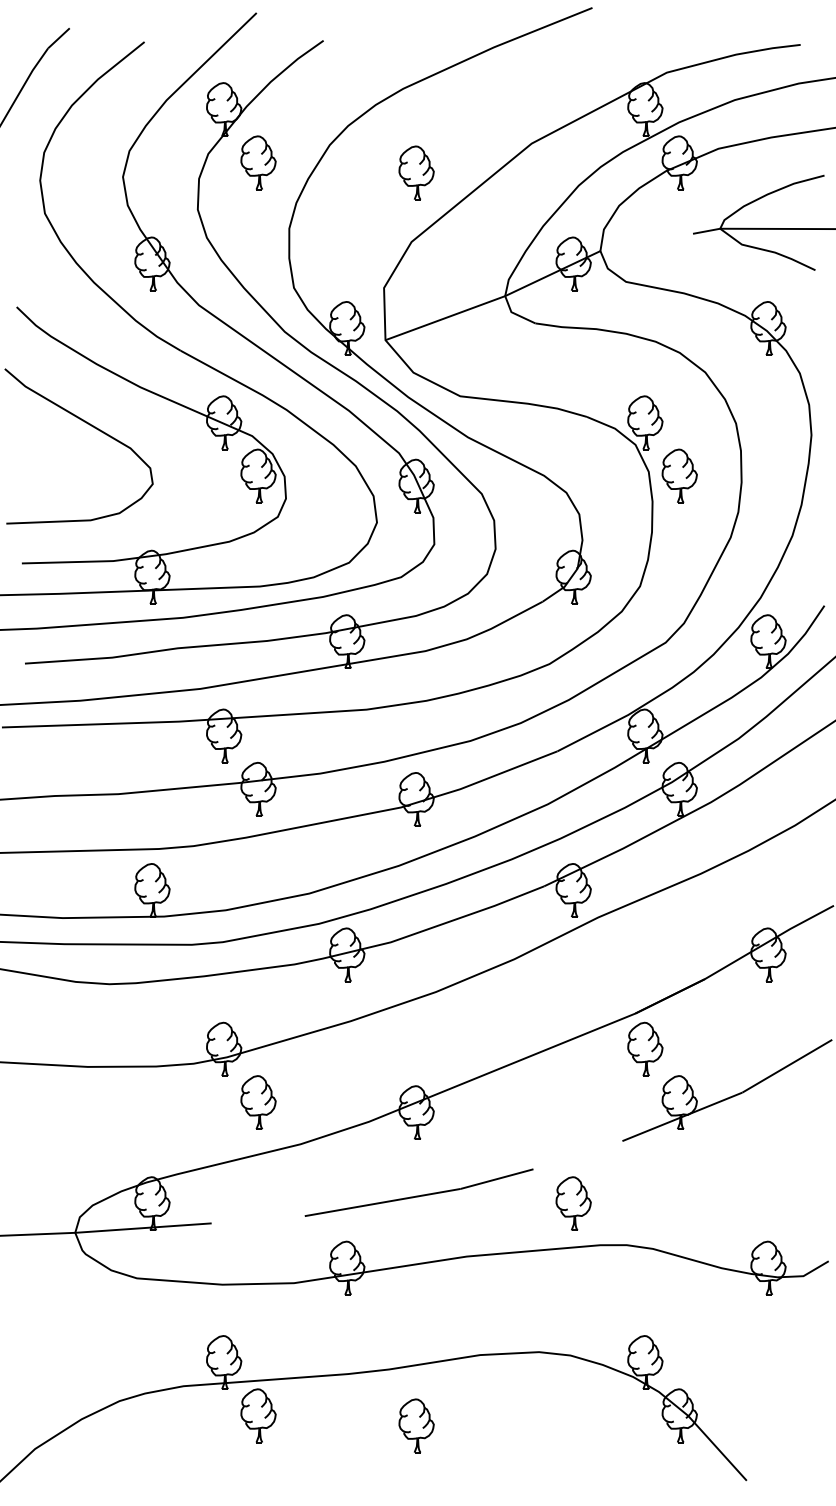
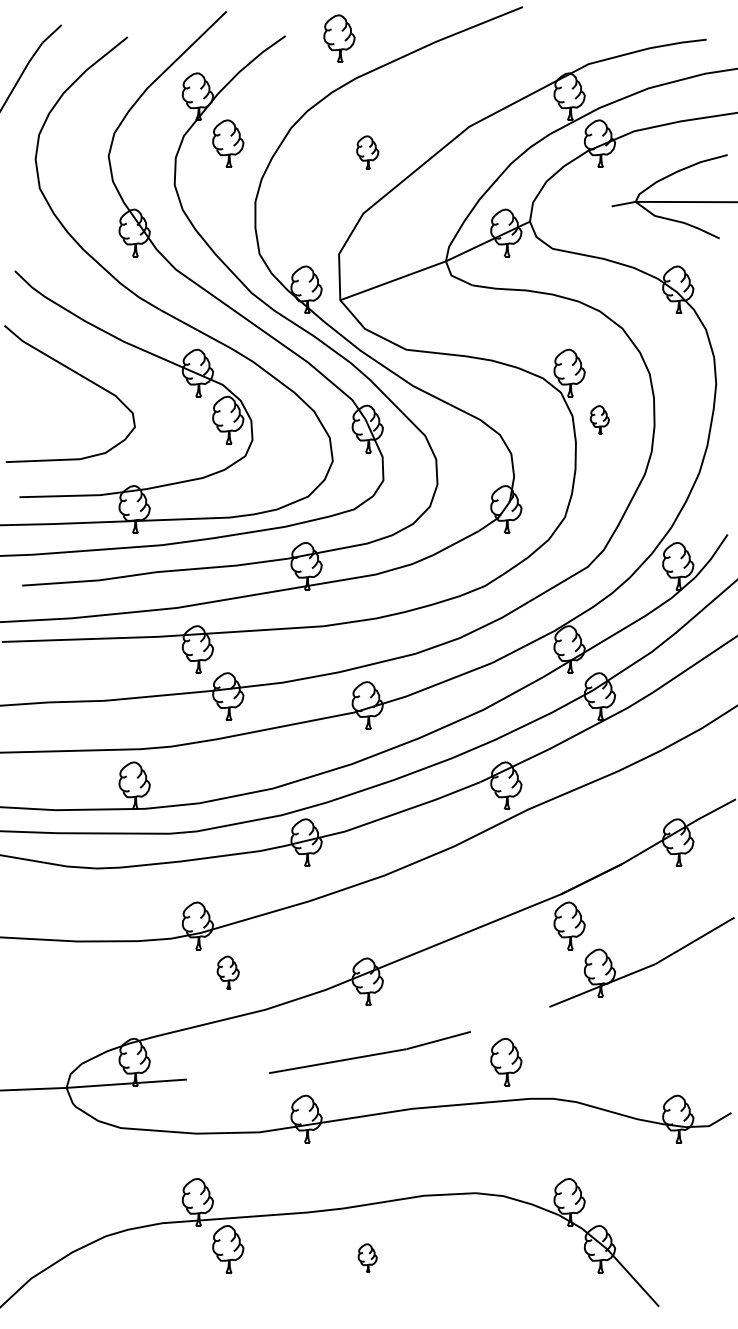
part: (384, 43) -> (339, 38), added
part: (416, 172) -> (367, 152), size x0.7
part: (679, 475) -> (599, 419), size x0.6
part: (258, 1102) -> (228, 972), size x0.7
part: (416, 1425) -> (367, 1257), size x0.6

